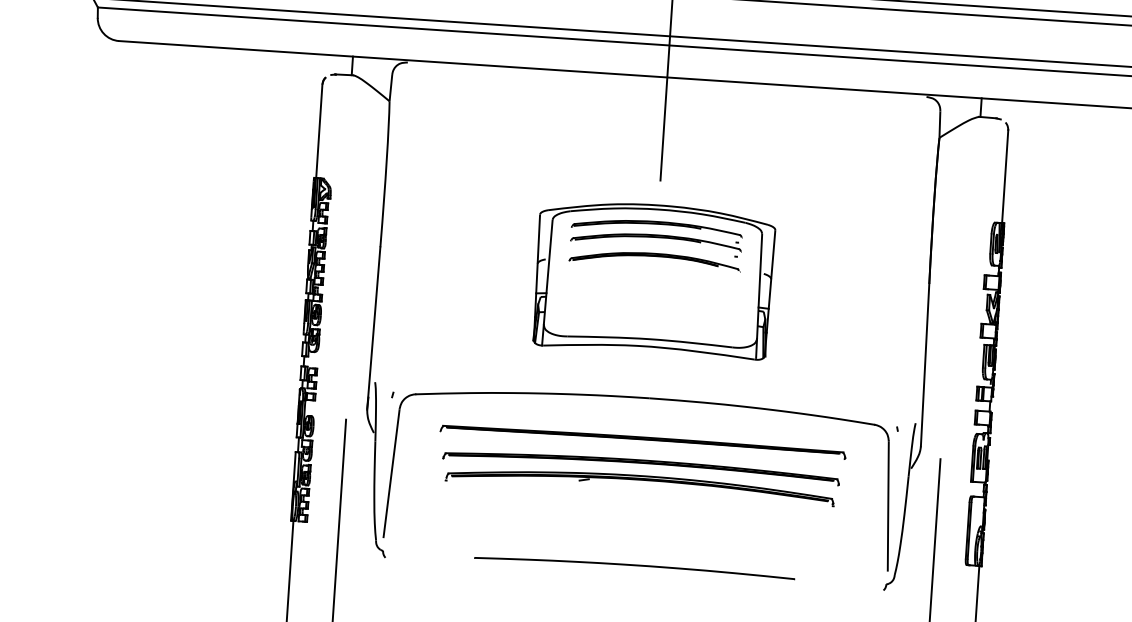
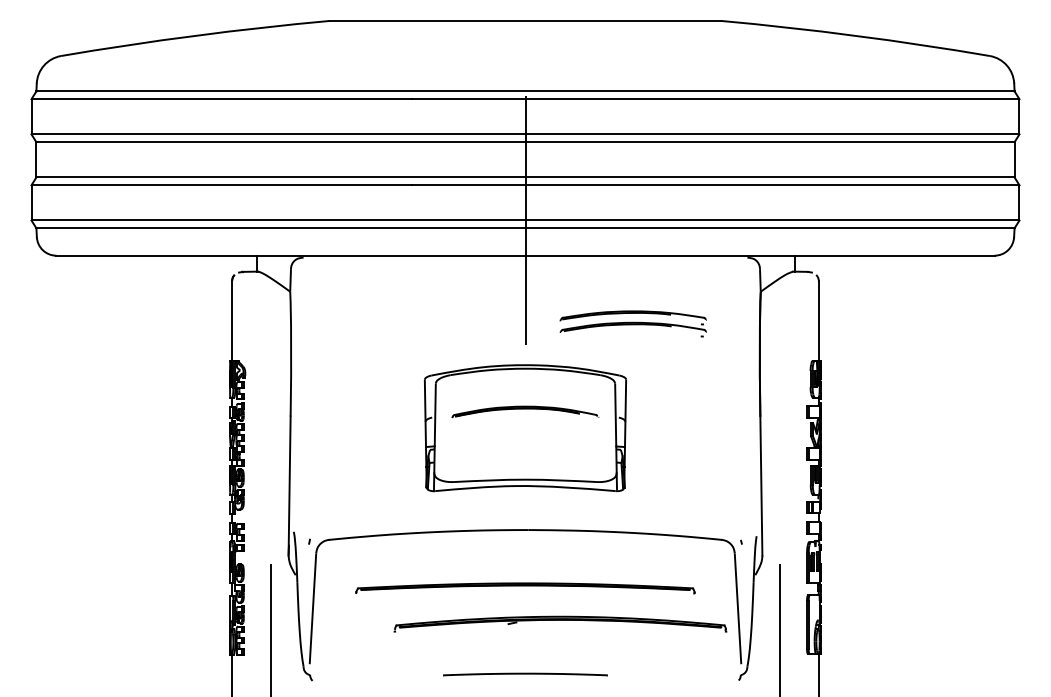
part: (655, 236) -> (632, 323), moved
part: (643, 440) -> (525, 566), removed
part: (640, 483) -> (560, 623), moved
part: (634, 566) -> (525, 674), size x0.6

